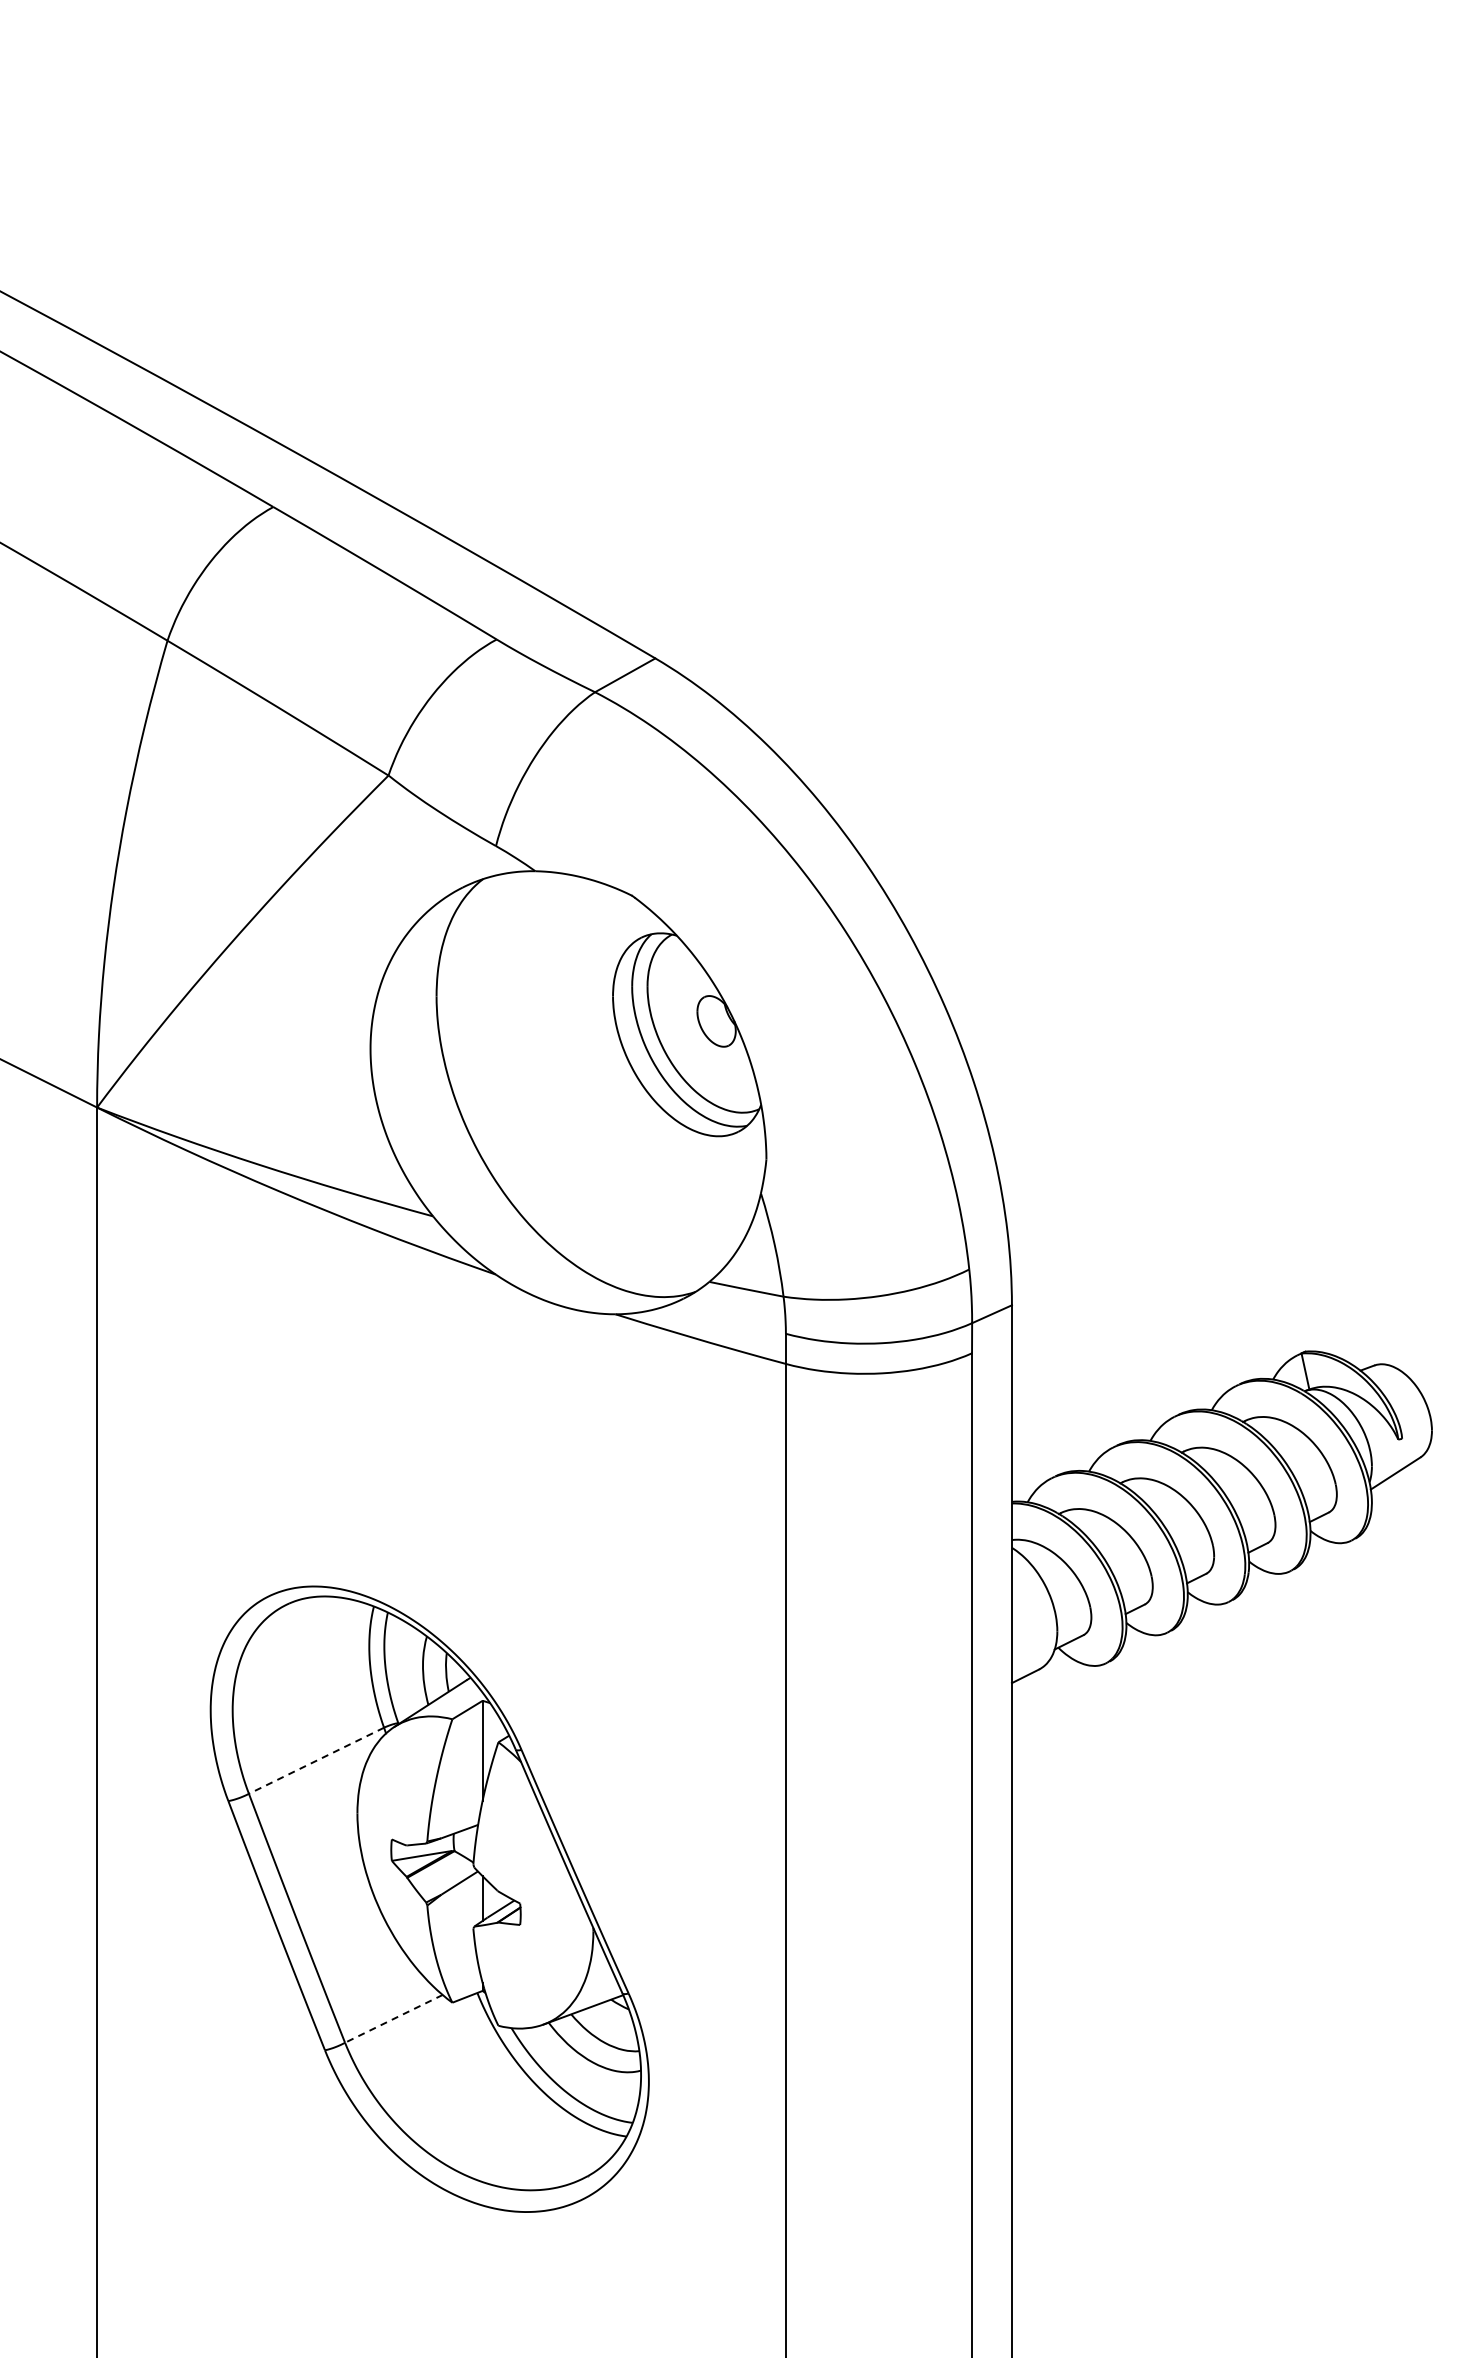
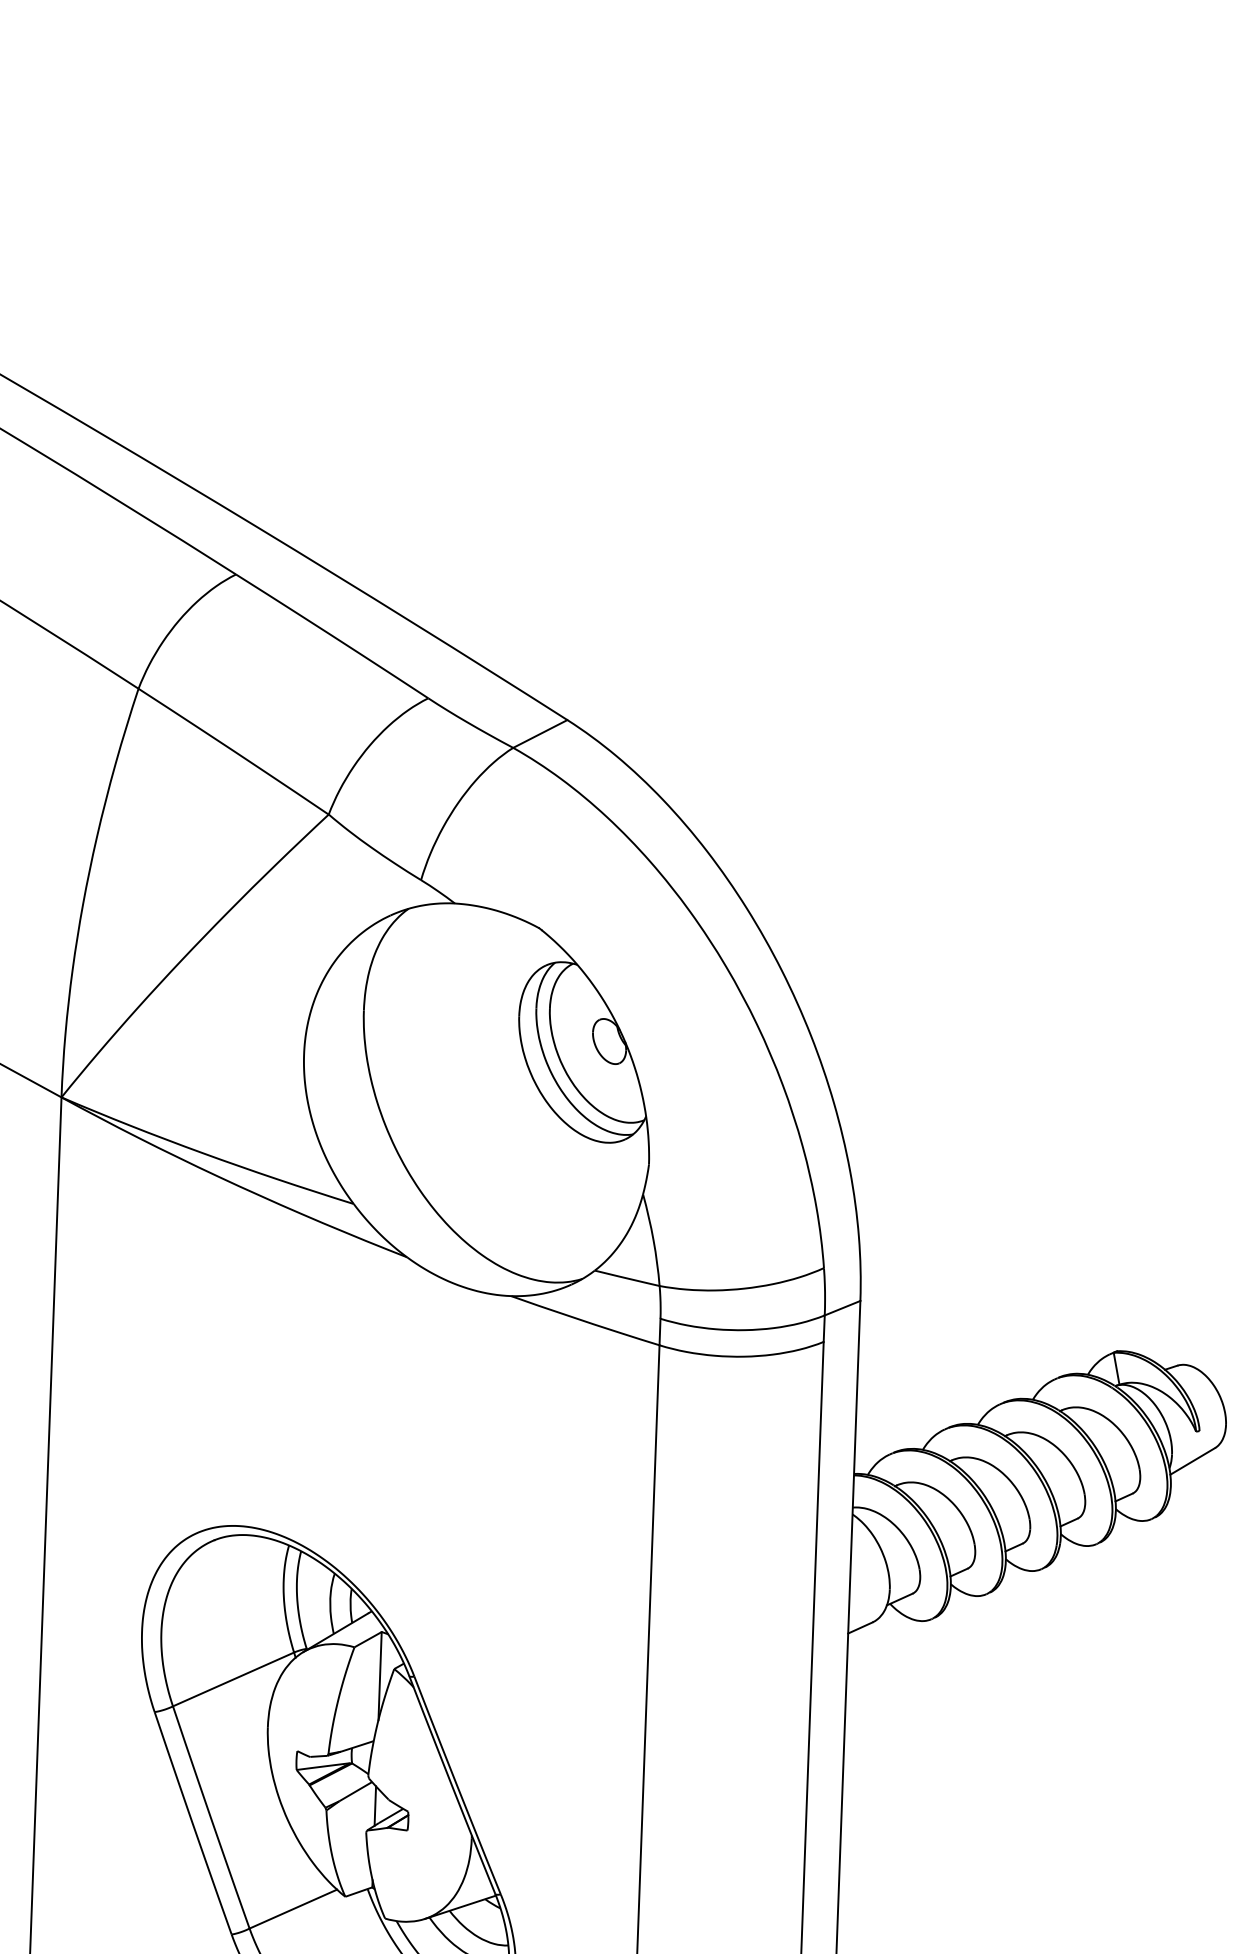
line: (316, 1761) -> (233, 1680), dashed -> solid
line: (393, 2019) -> (292, 1909), dashed -> solid

